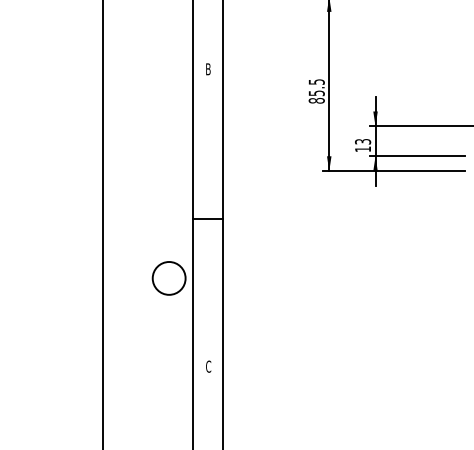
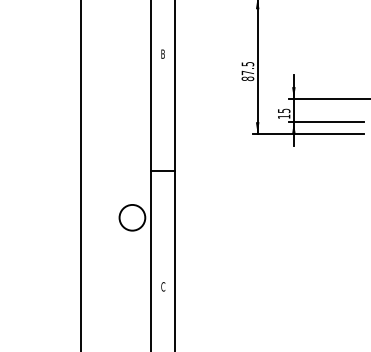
text: (317, 92) -> (248, 72), 85.5 -> 87.5
text: (362, 141) -> (283, 110), 13 -> 15

